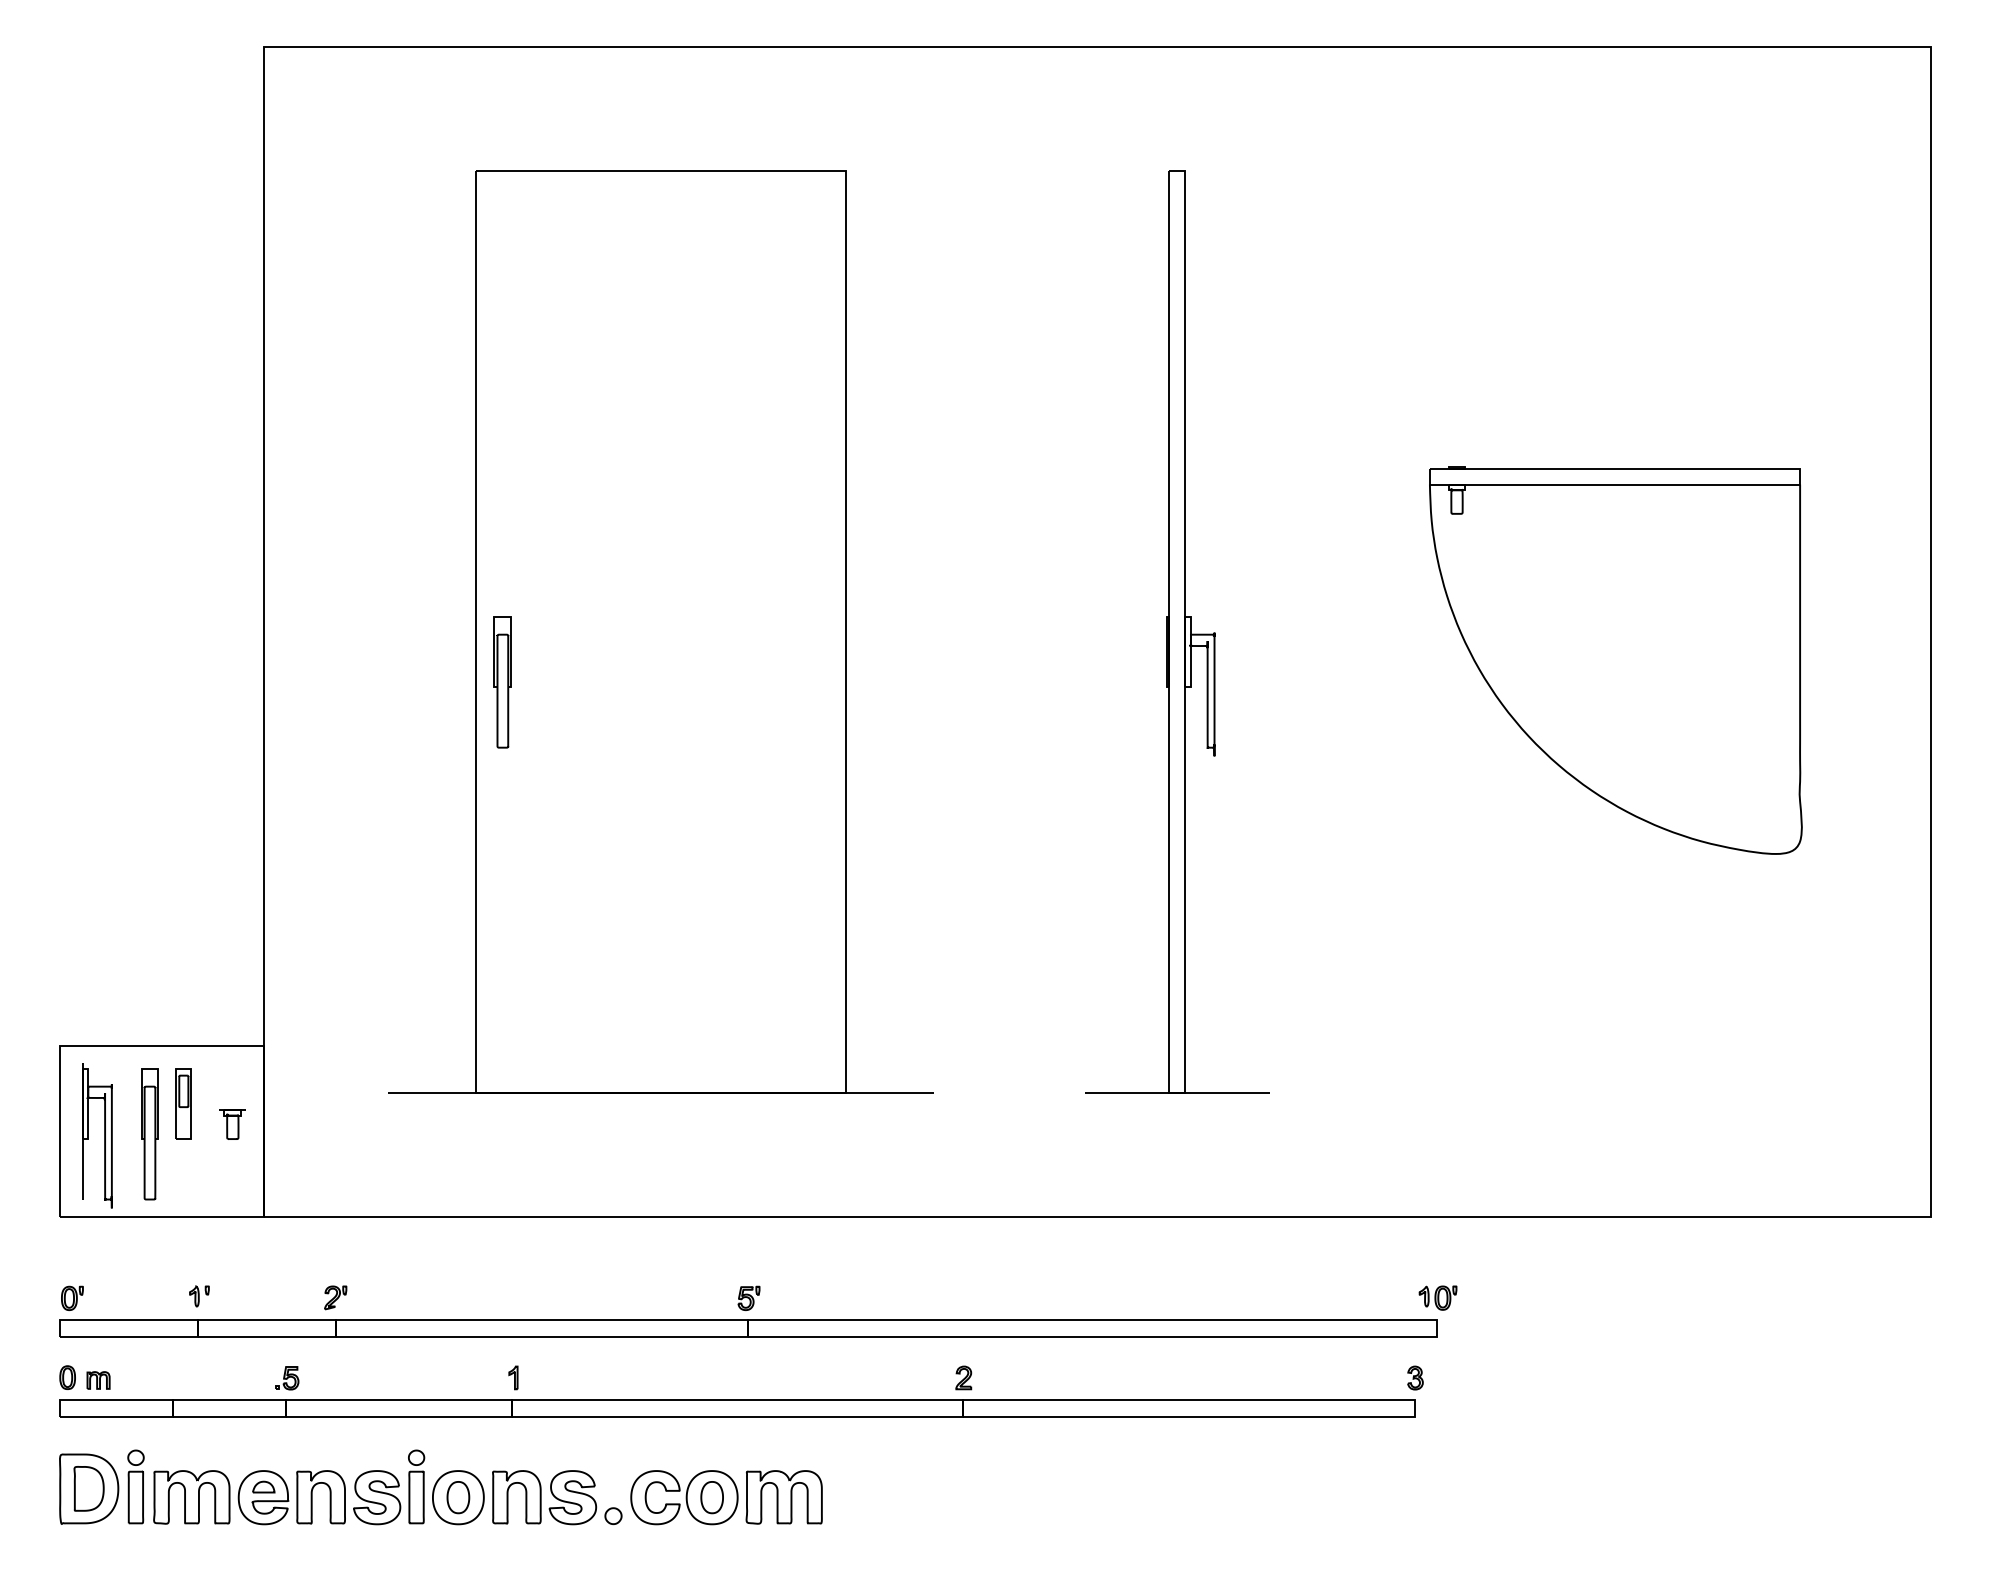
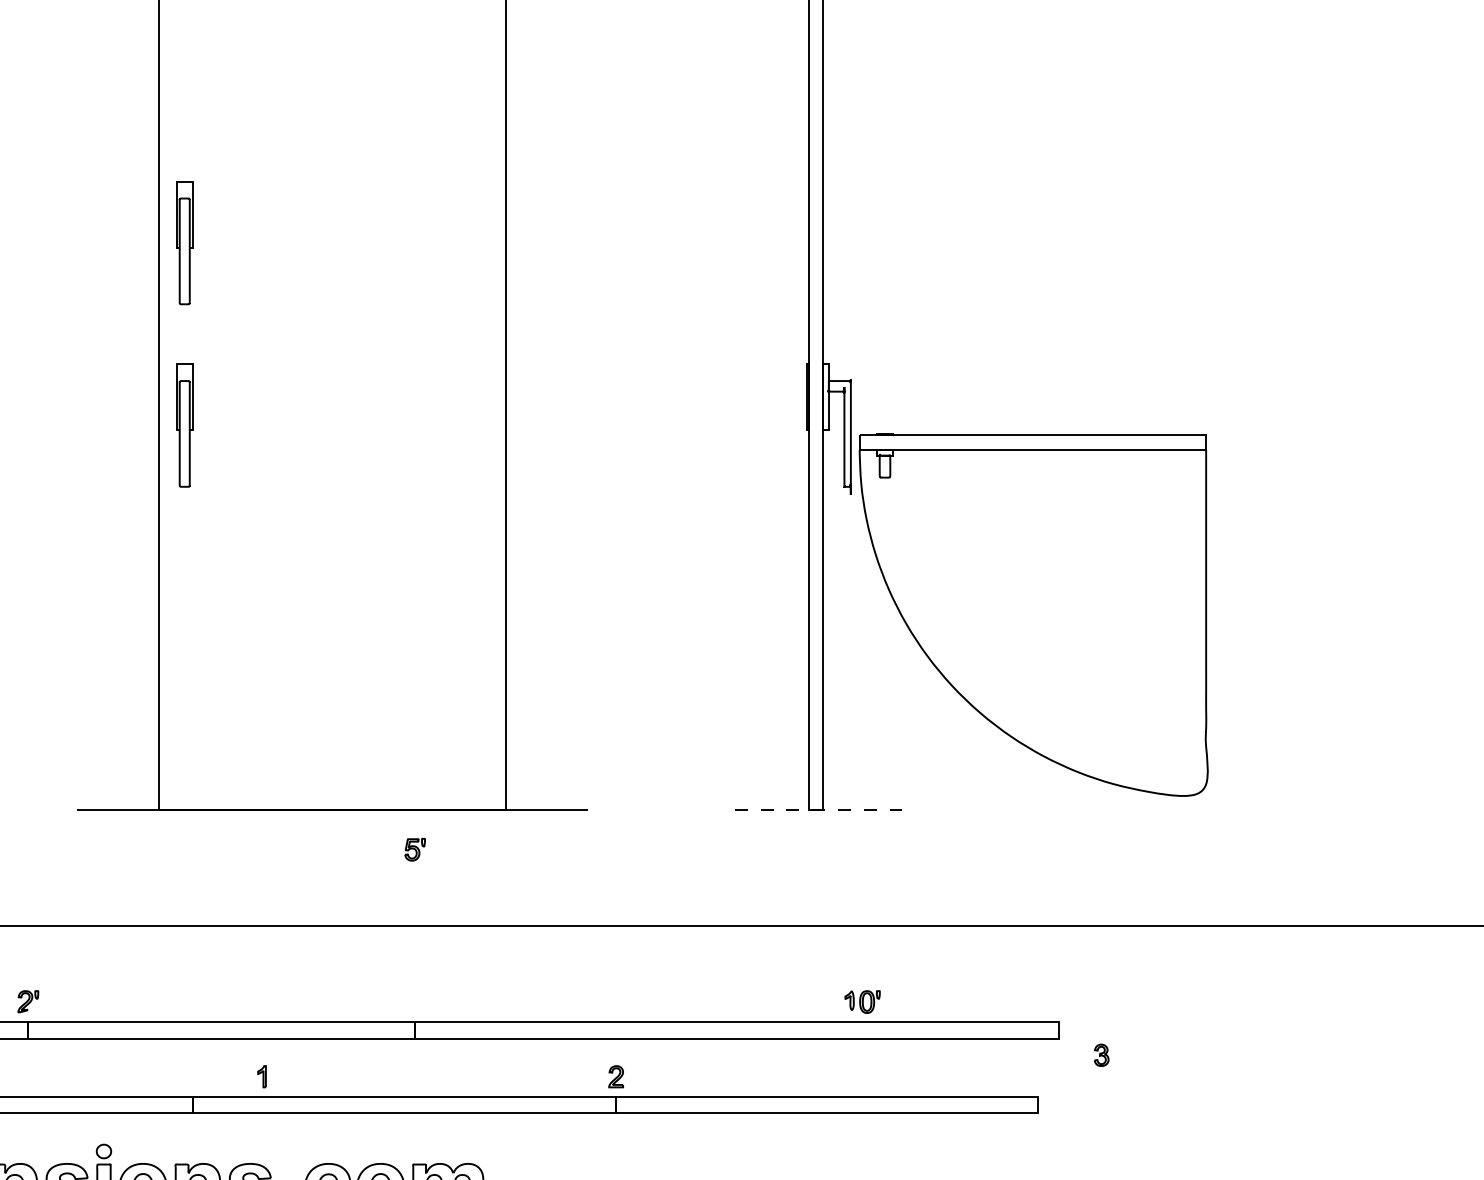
part: (502, 487) -> (184, 243), added
part: (1615, 660) -> (1033, 614), moved
line: (1176, 1092) -> (815, 809), solid -> dashed
part: (748, 1297) -> (414, 848), moved
part: (1437, 1297) -> (862, 1001), moved
part: (513, 1377) -> (262, 1076), moved
part: (1415, 1377) -> (1101, 1054), moved

